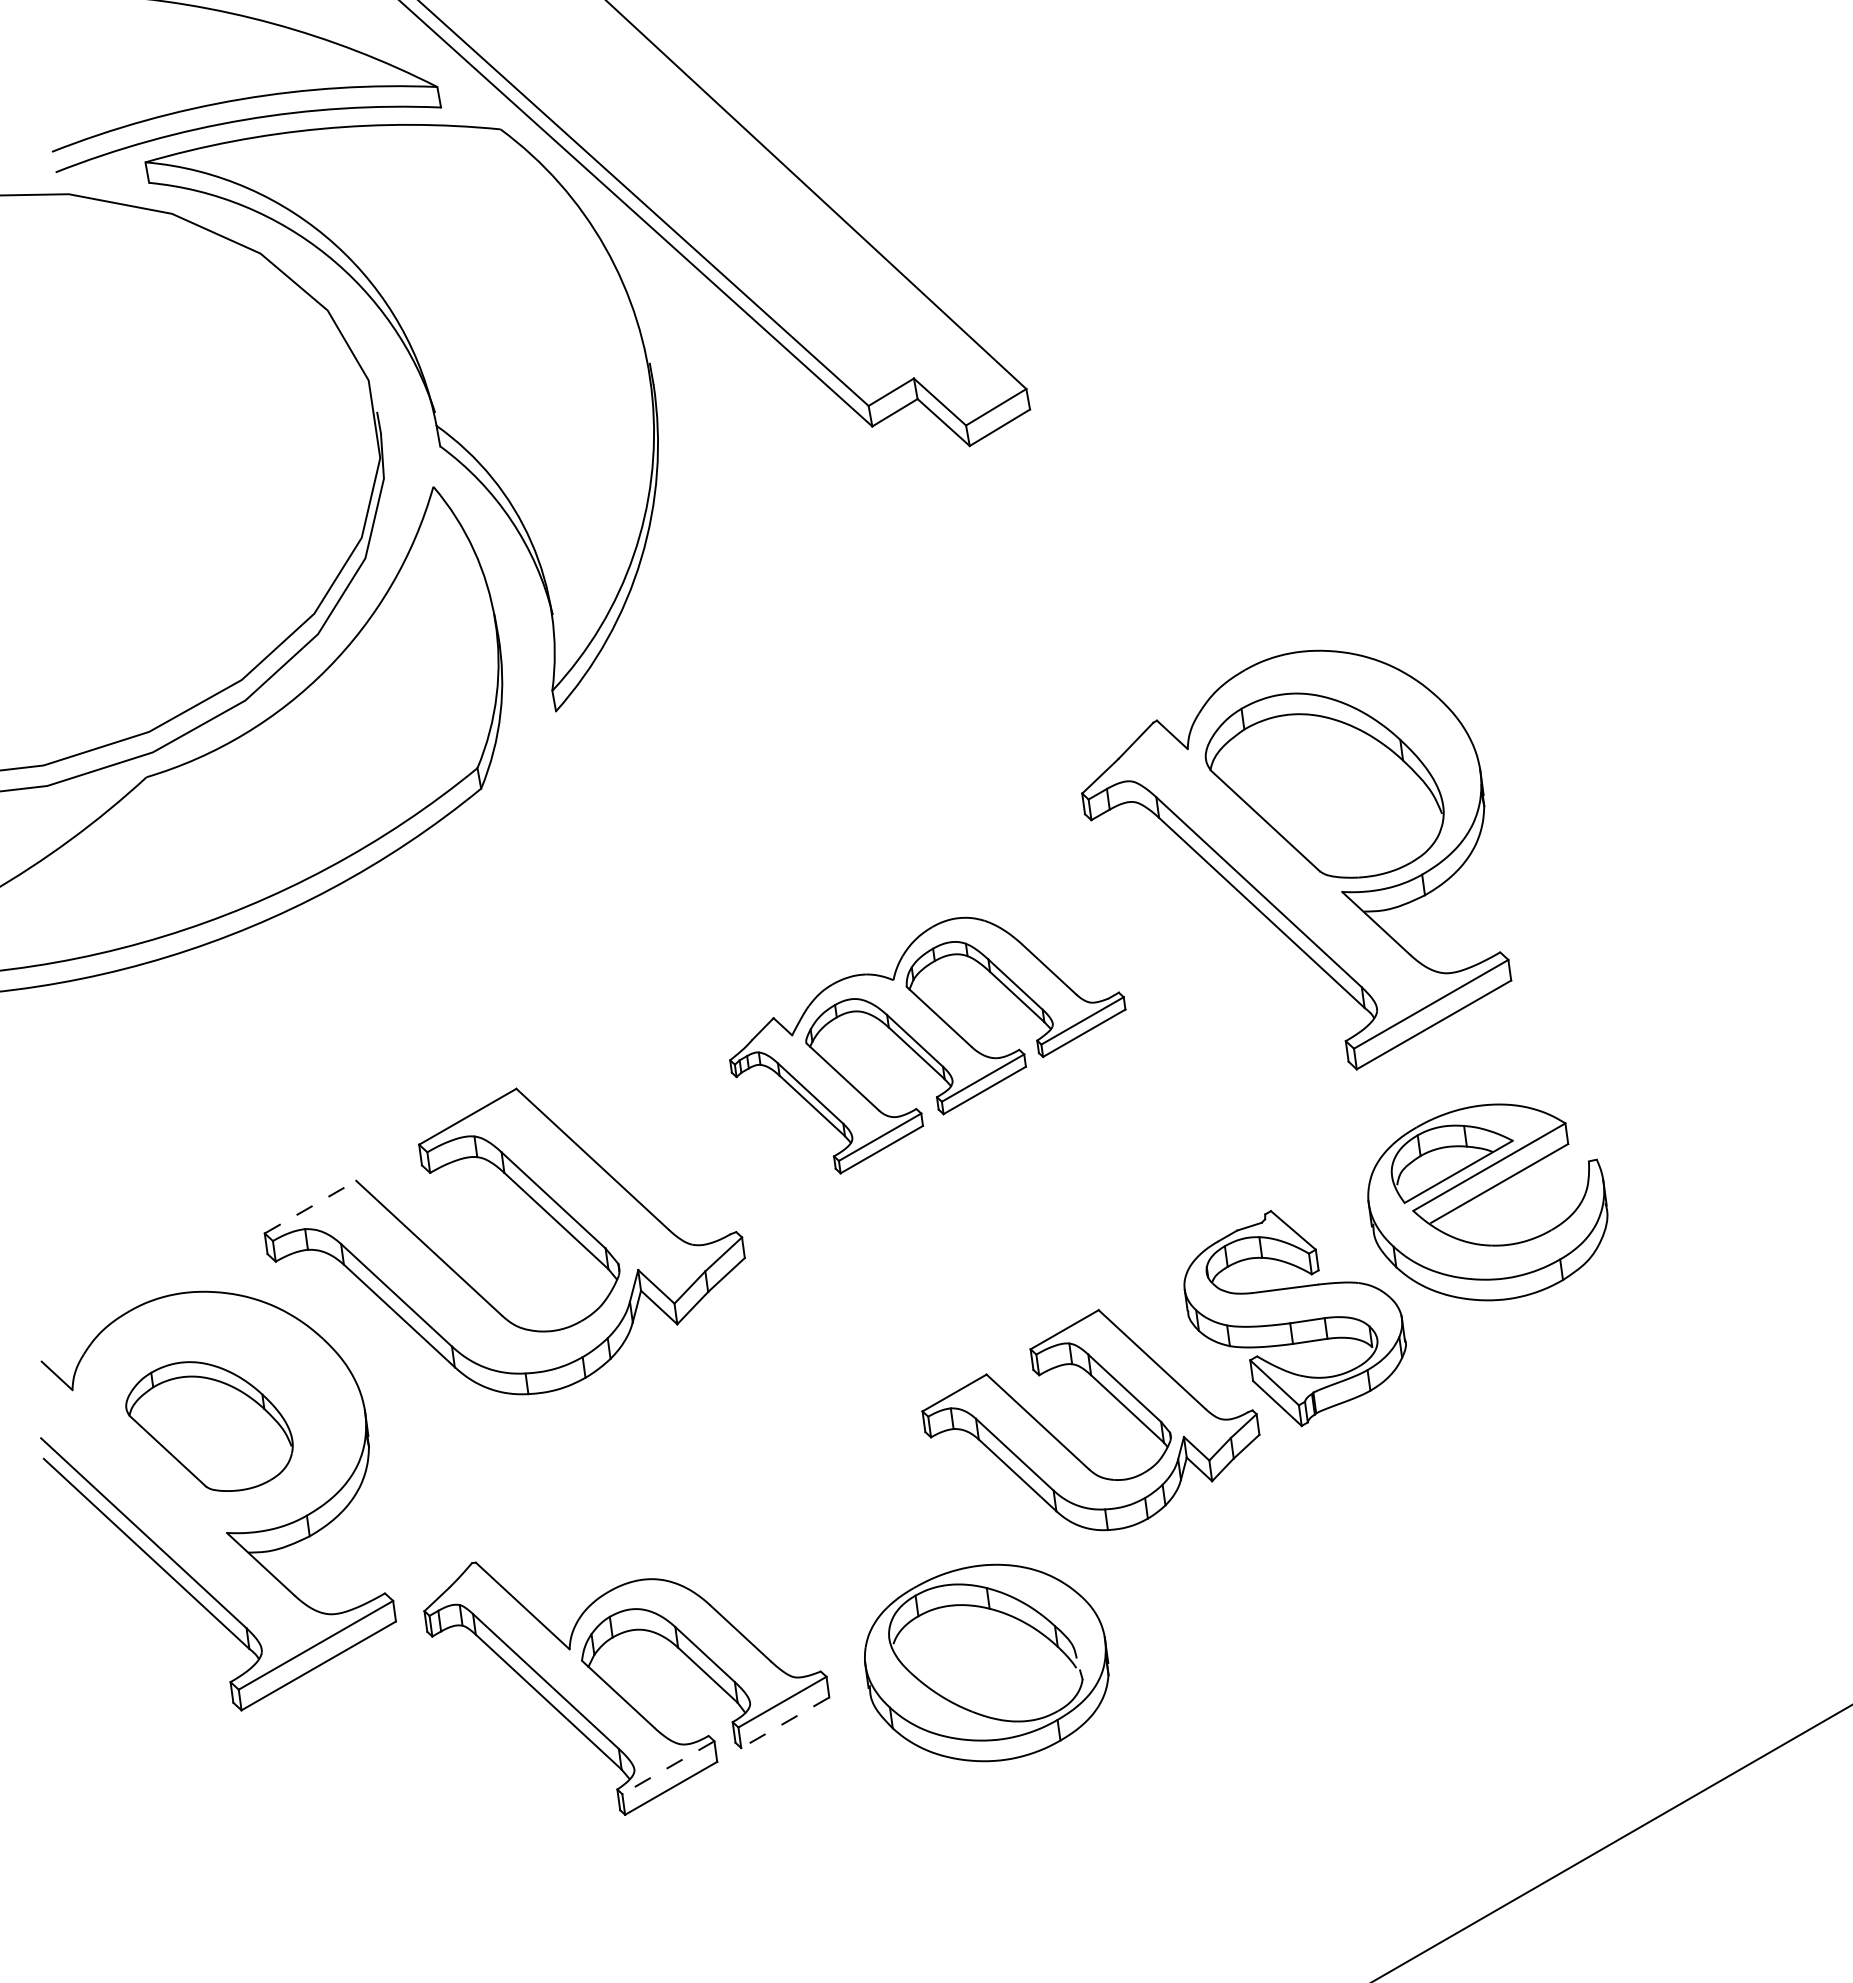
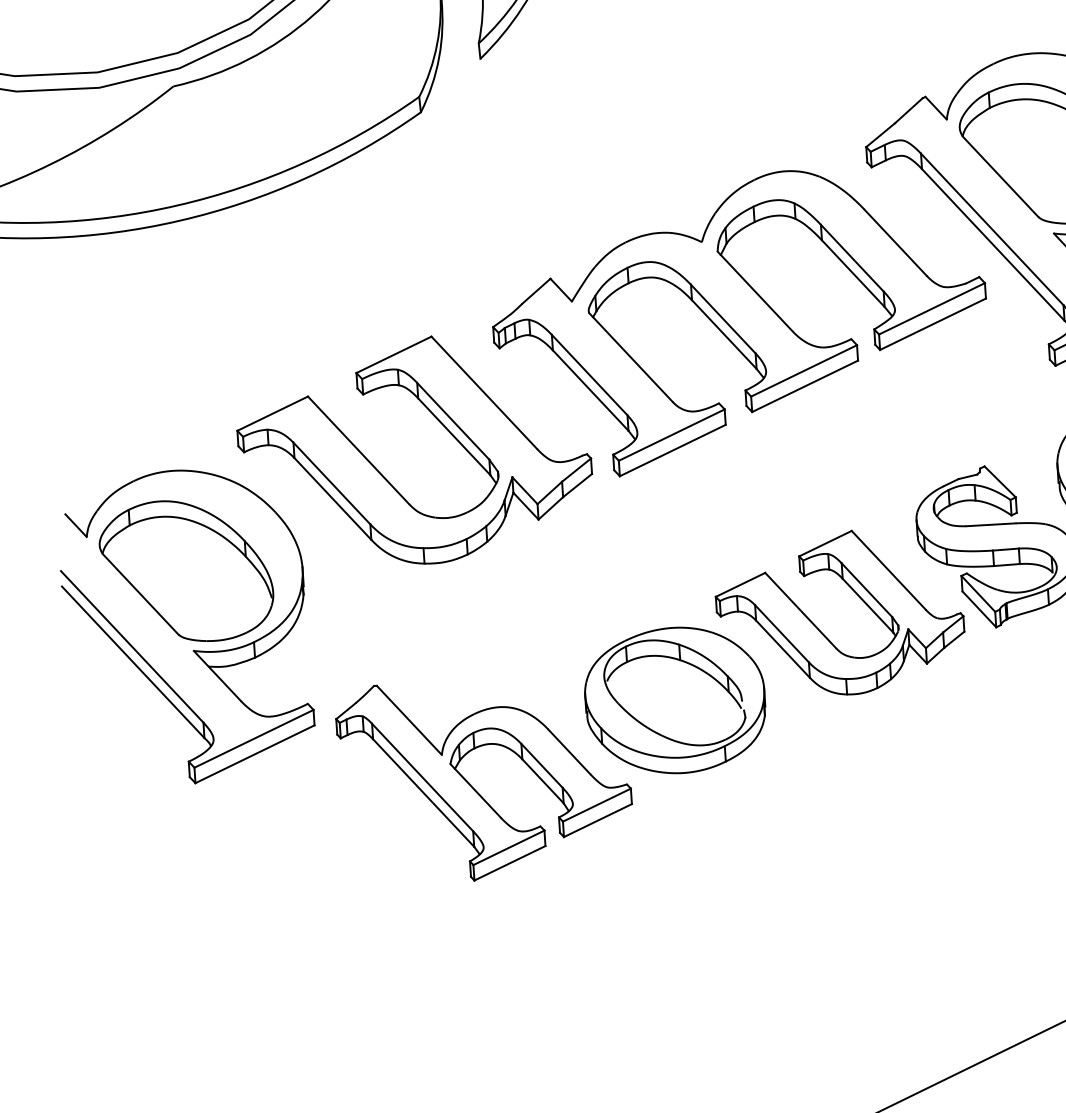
part: (927, 1045) -> (738, 325), size x1.67
line: (310, 1207) -> (272, 413), dashed -> solid
part: (209, 1426) -> (186, 571), size x1.43
part: (986, 1662) -> (675, 699), moved
line: (785, 1722) -> (598, 820), dashed -> solid
line: (667, 1767) -> (508, 847), dashed -> solid

